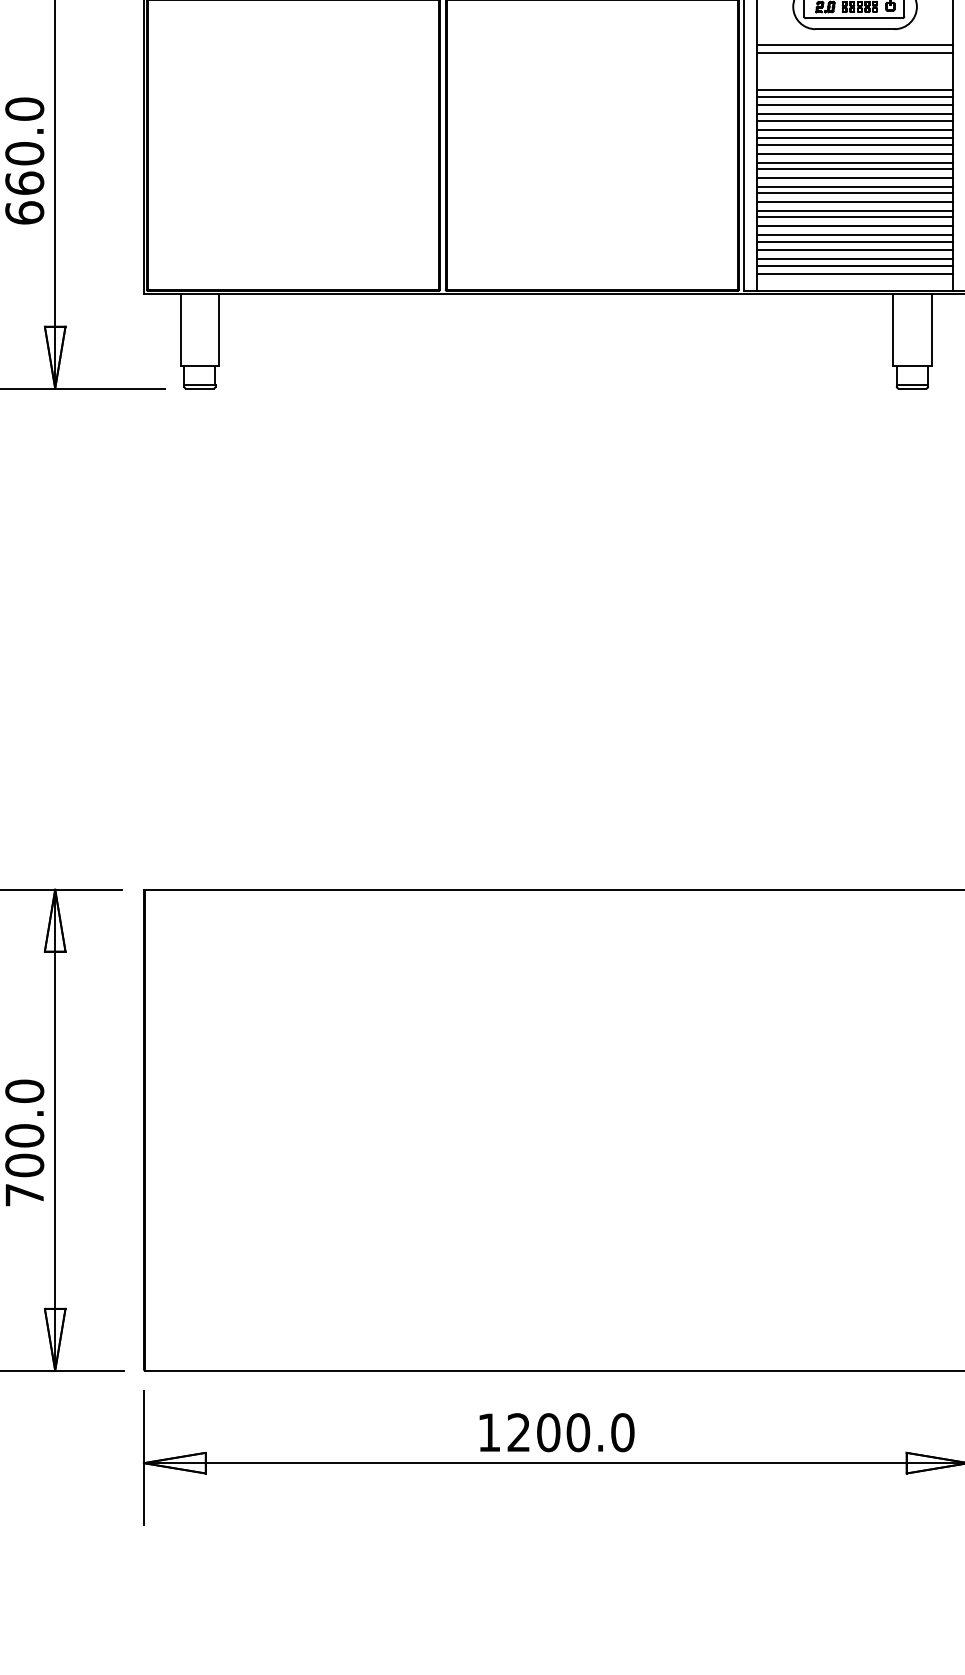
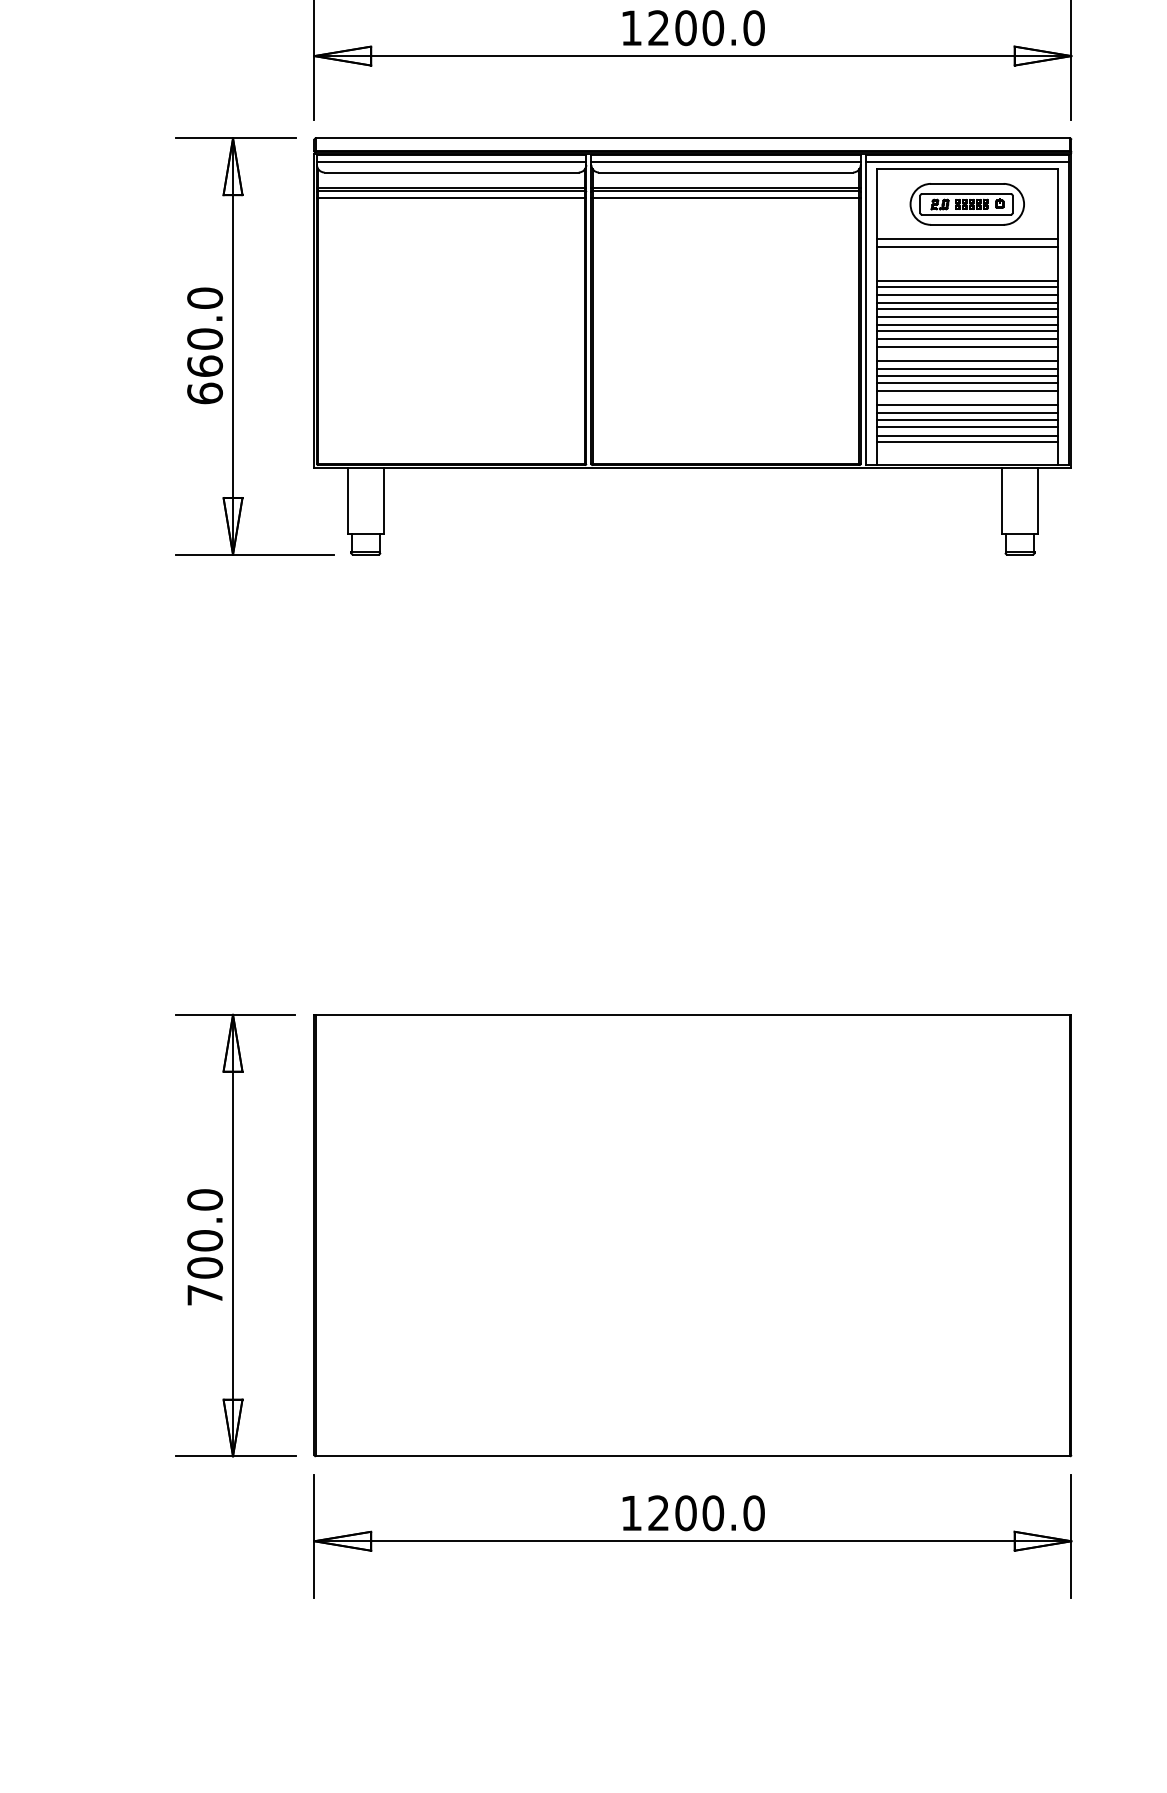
line: (855, 169) -> (967, 353), removed
line: (855, 217) -> (967, 397), removed
line: (855, 273) -> (967, 449), removed

